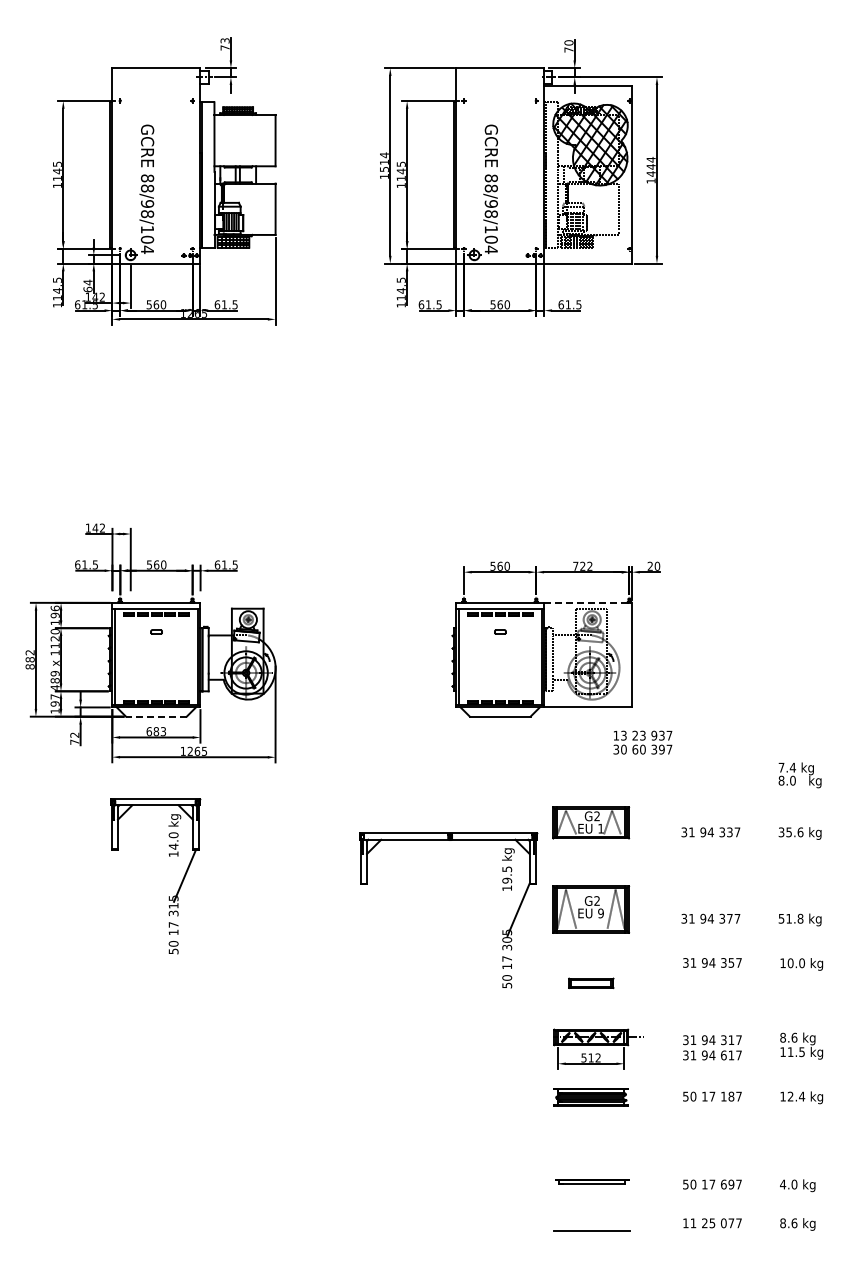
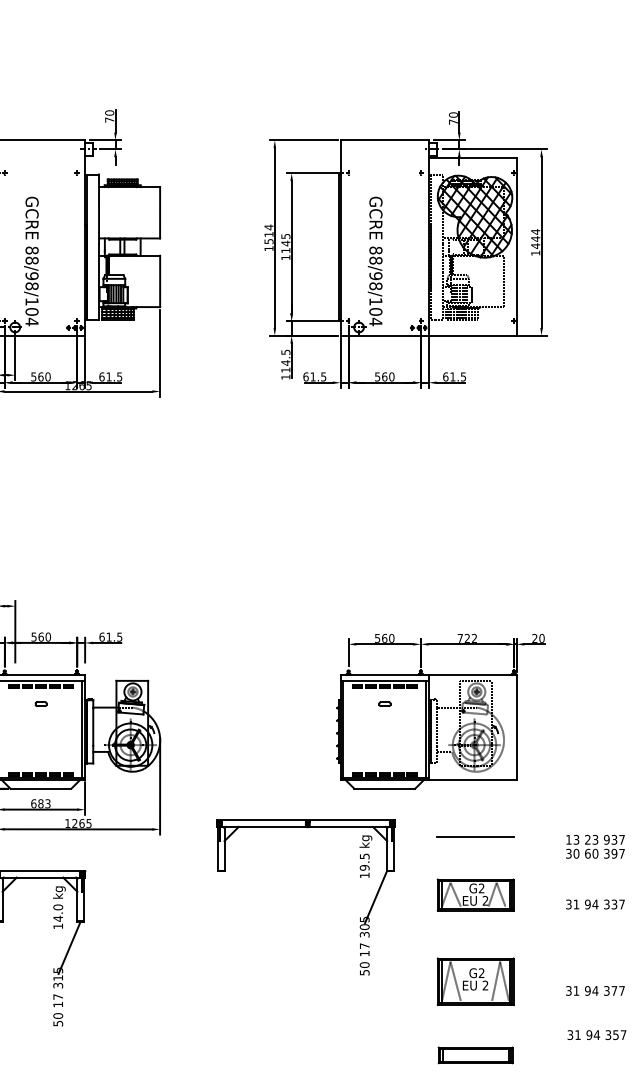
text: (224, 40) -> (109, 112), 73 -> 70
line: (588, 602) -> (473, 674), dashed -> solid
line: (155, 716) -> (40, 788), dashed -> solid
text: (642, 742) -> (595, 846), moved
line: (590, 764) -> (475, 836), added
text: (600, 828) -> (485, 900), 1 -> 2
part: (502, 890) -> (360, 877), moved
text: (600, 913) -> (485, 985), 9 -> 2
part: (591, 983) -> (476, 1055), size x1.67

